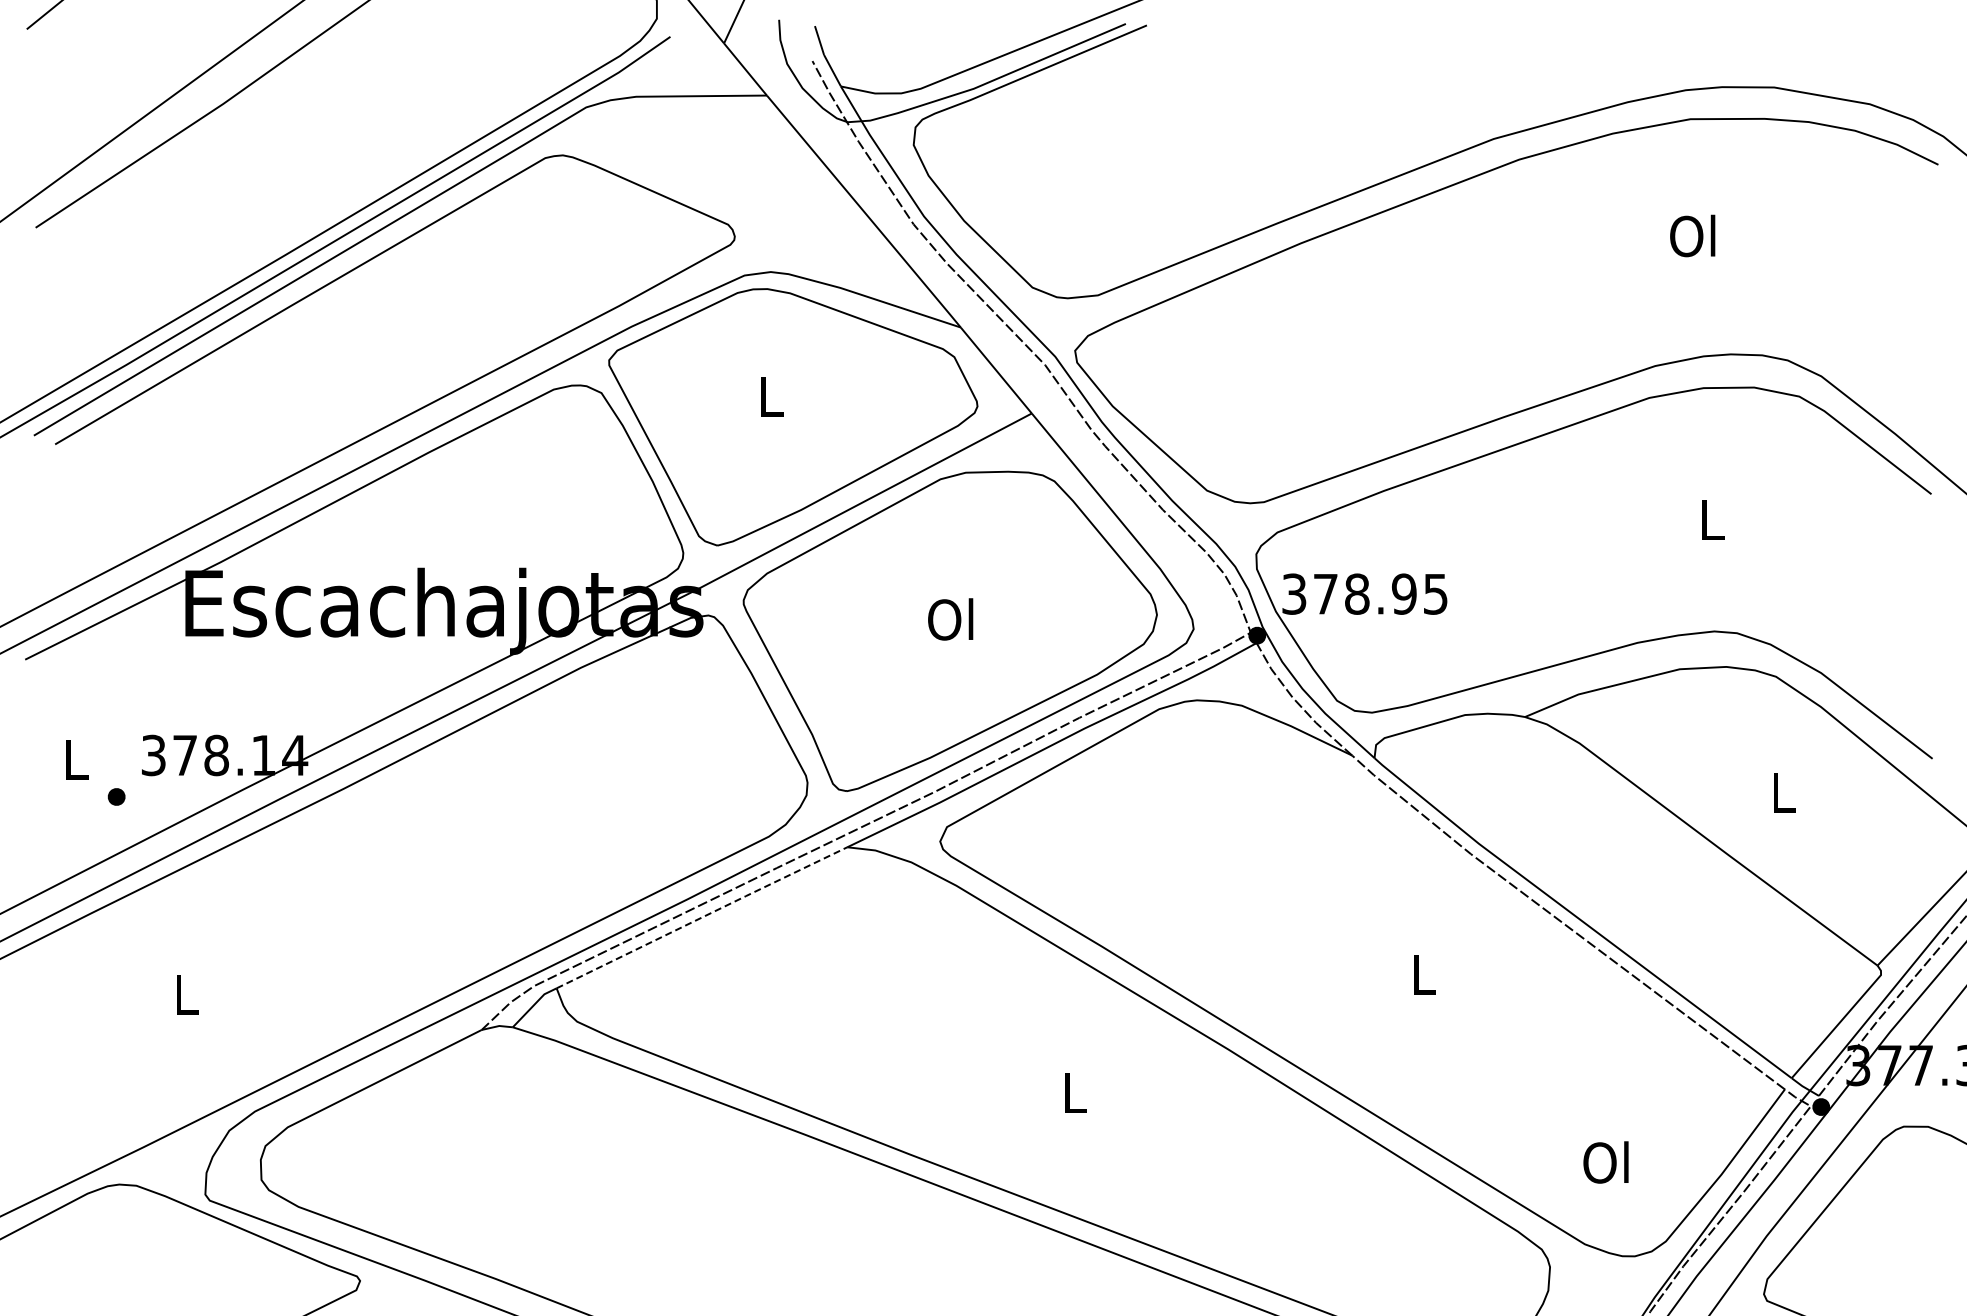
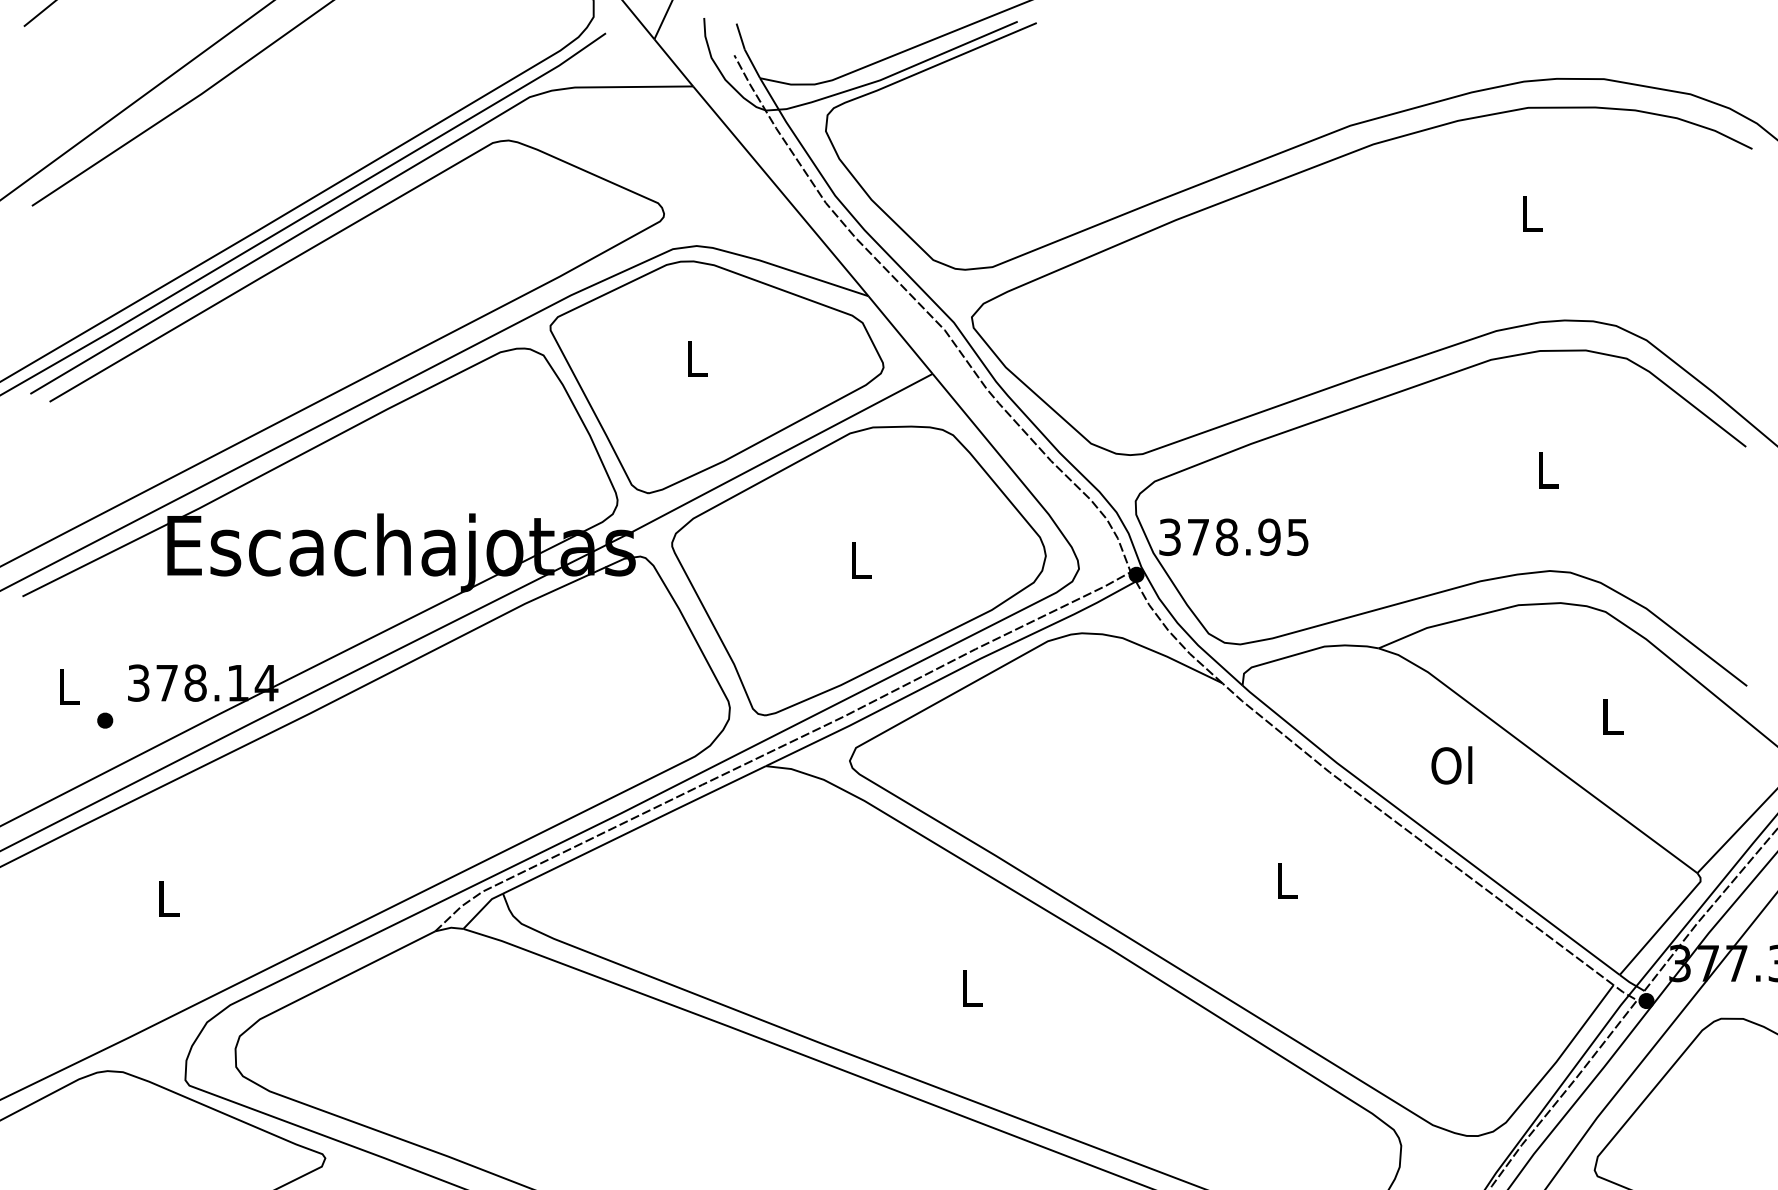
text: (1692, 235) -> (1530, 212), Ol -> L
text: (950, 619) -> (859, 560), Ol -> L
line: (702, 917) -> (634, 829), dashed -> solid
text: (1605, 1162) -> (1451, 765), moved

